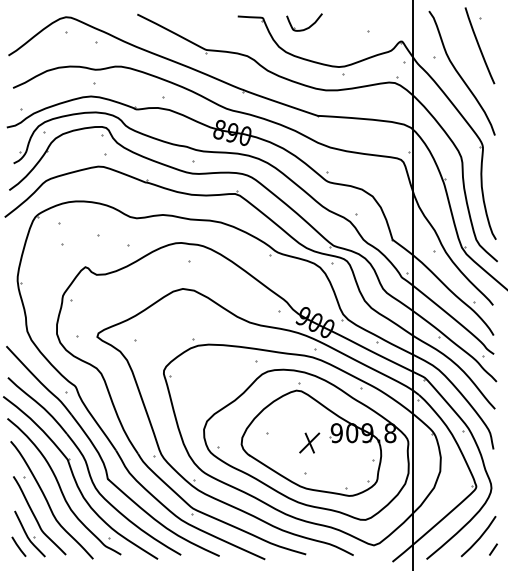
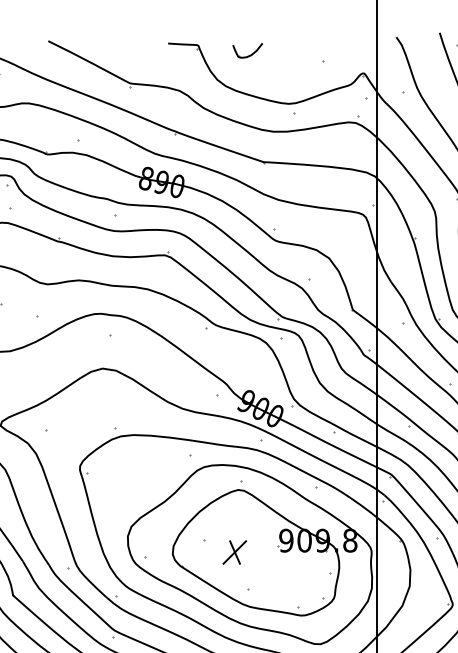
part: (304, 22) -> (247, 50), size x0.7
part: (309, 442) -> (234, 551), moved

